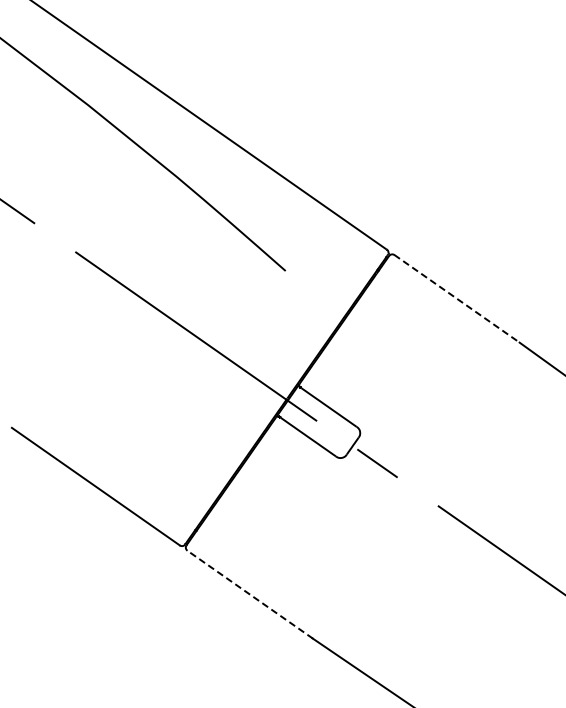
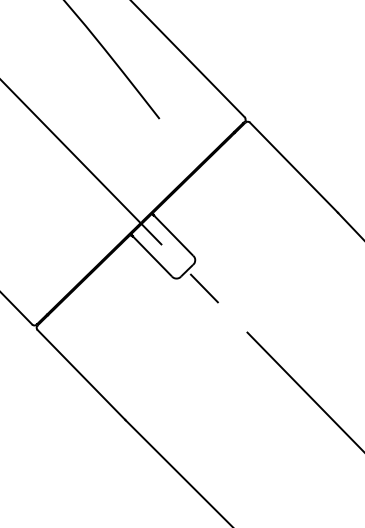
line: (457, 298) -> (294, 167), dashed -> solid
line: (250, 594) -> (81, 374), dashed -> solid

